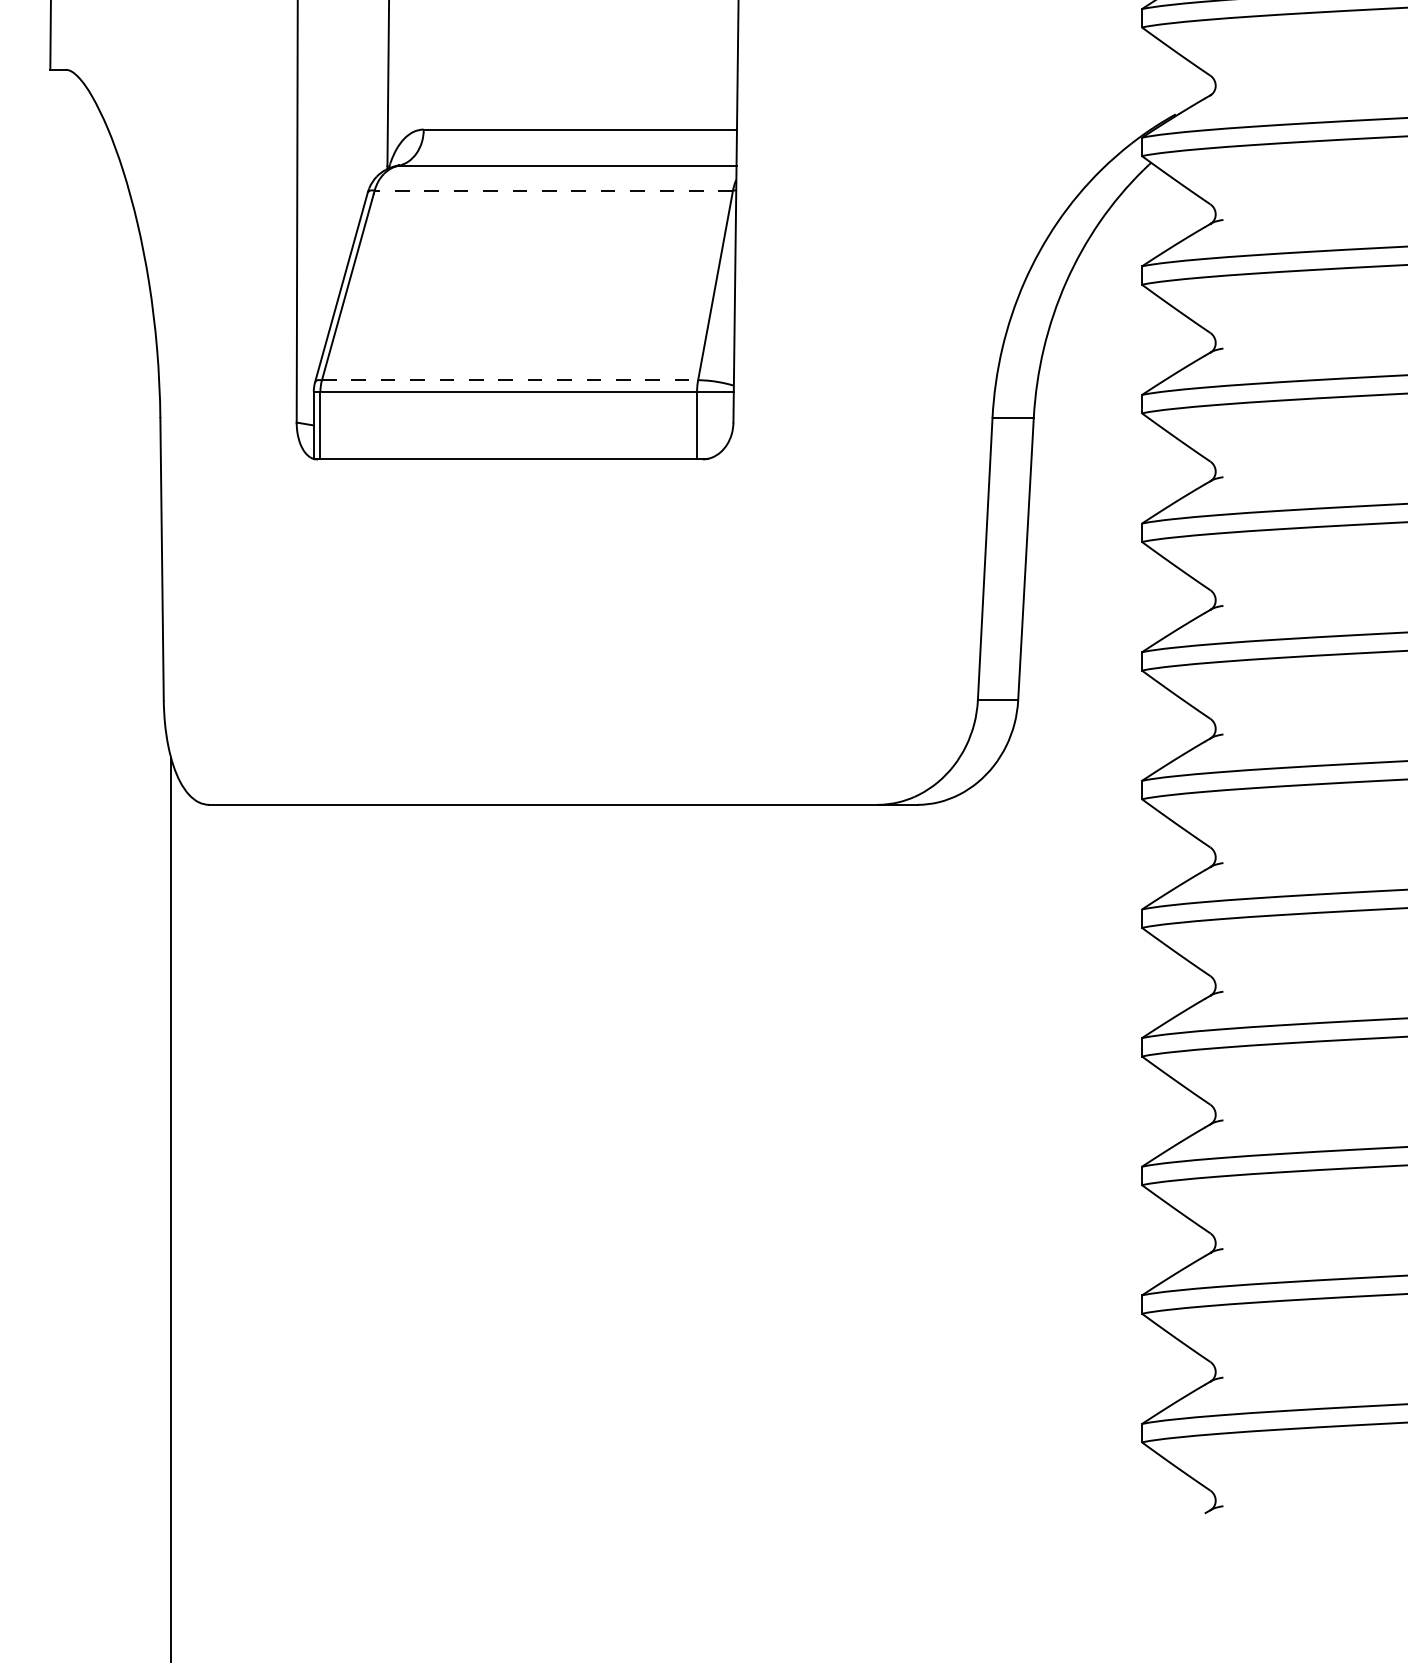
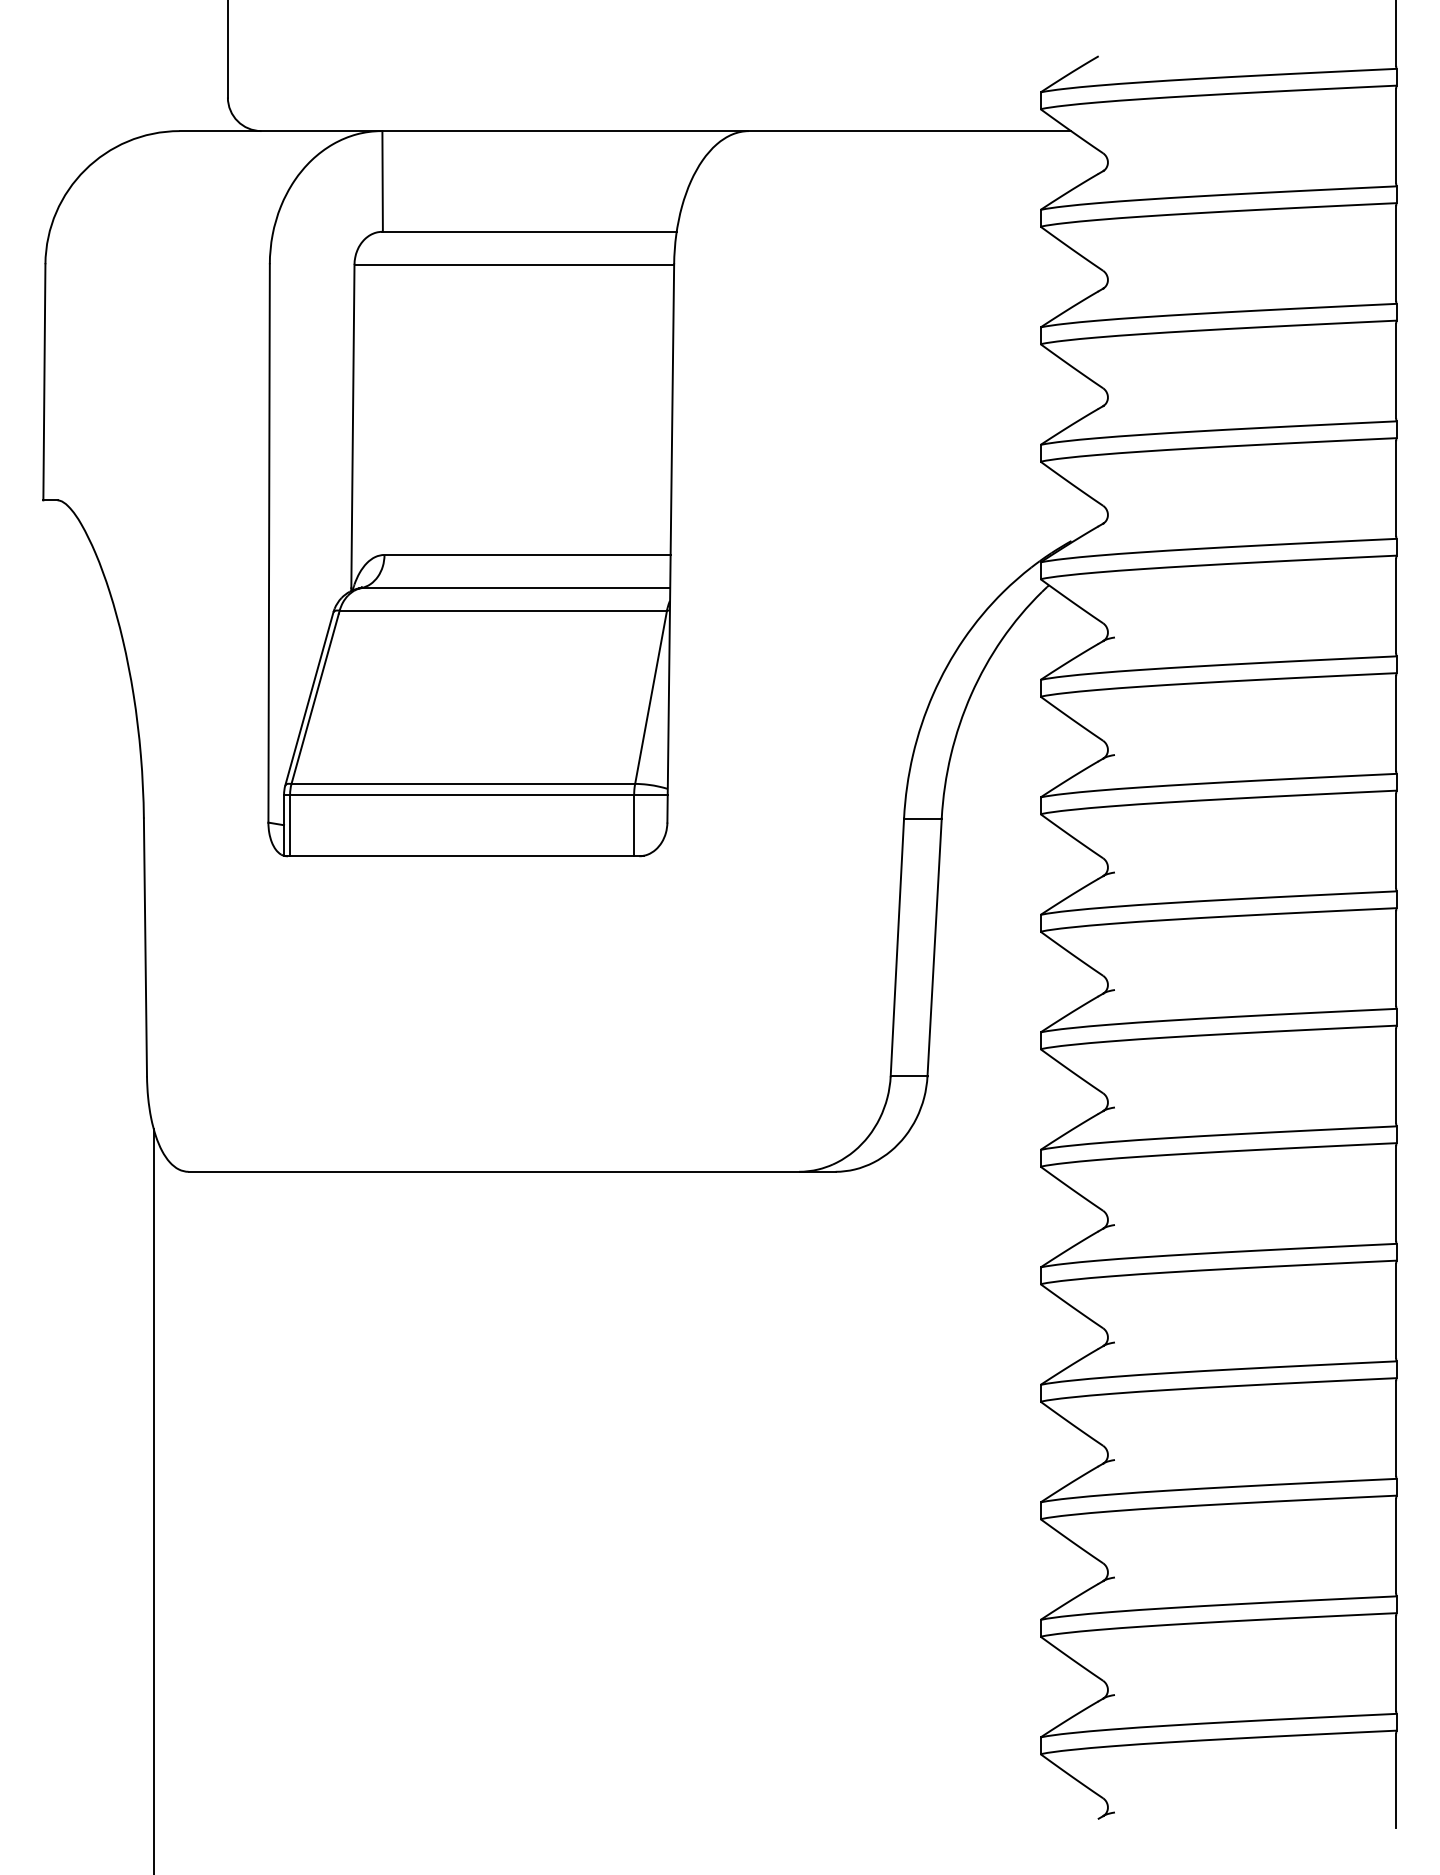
line: (554, 190) -> (503, 610), dashed -> solid
line: (510, 379) -> (463, 783), dashed -> solid

